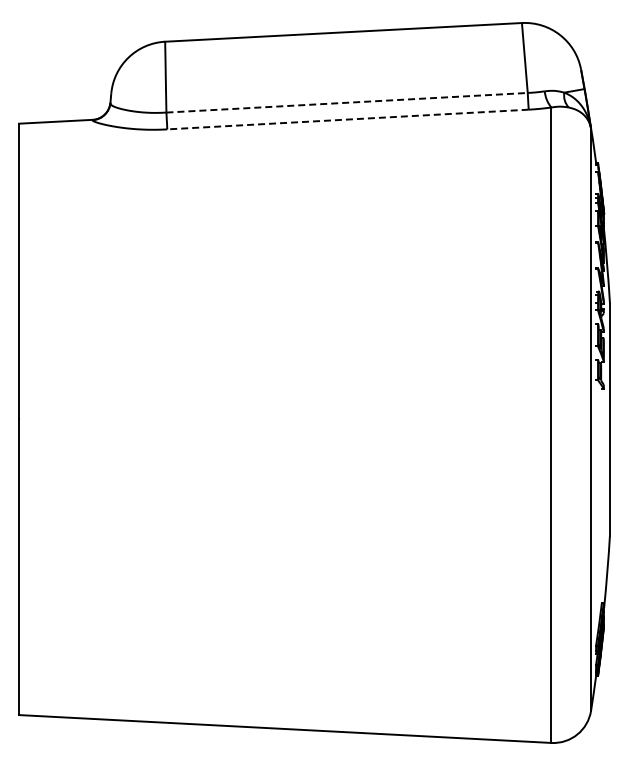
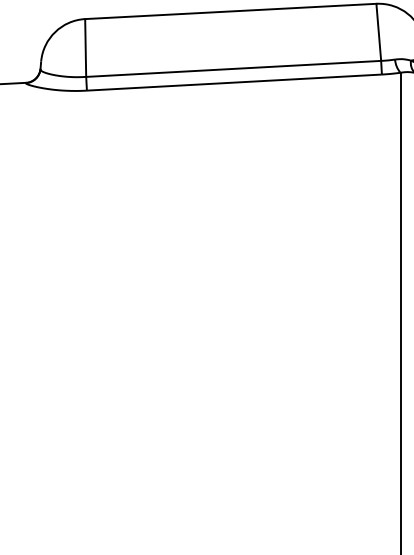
line: (346, 102) -> (233, 68), dashed -> solid
line: (347, 119) -> (234, 82), dashed -> solid

